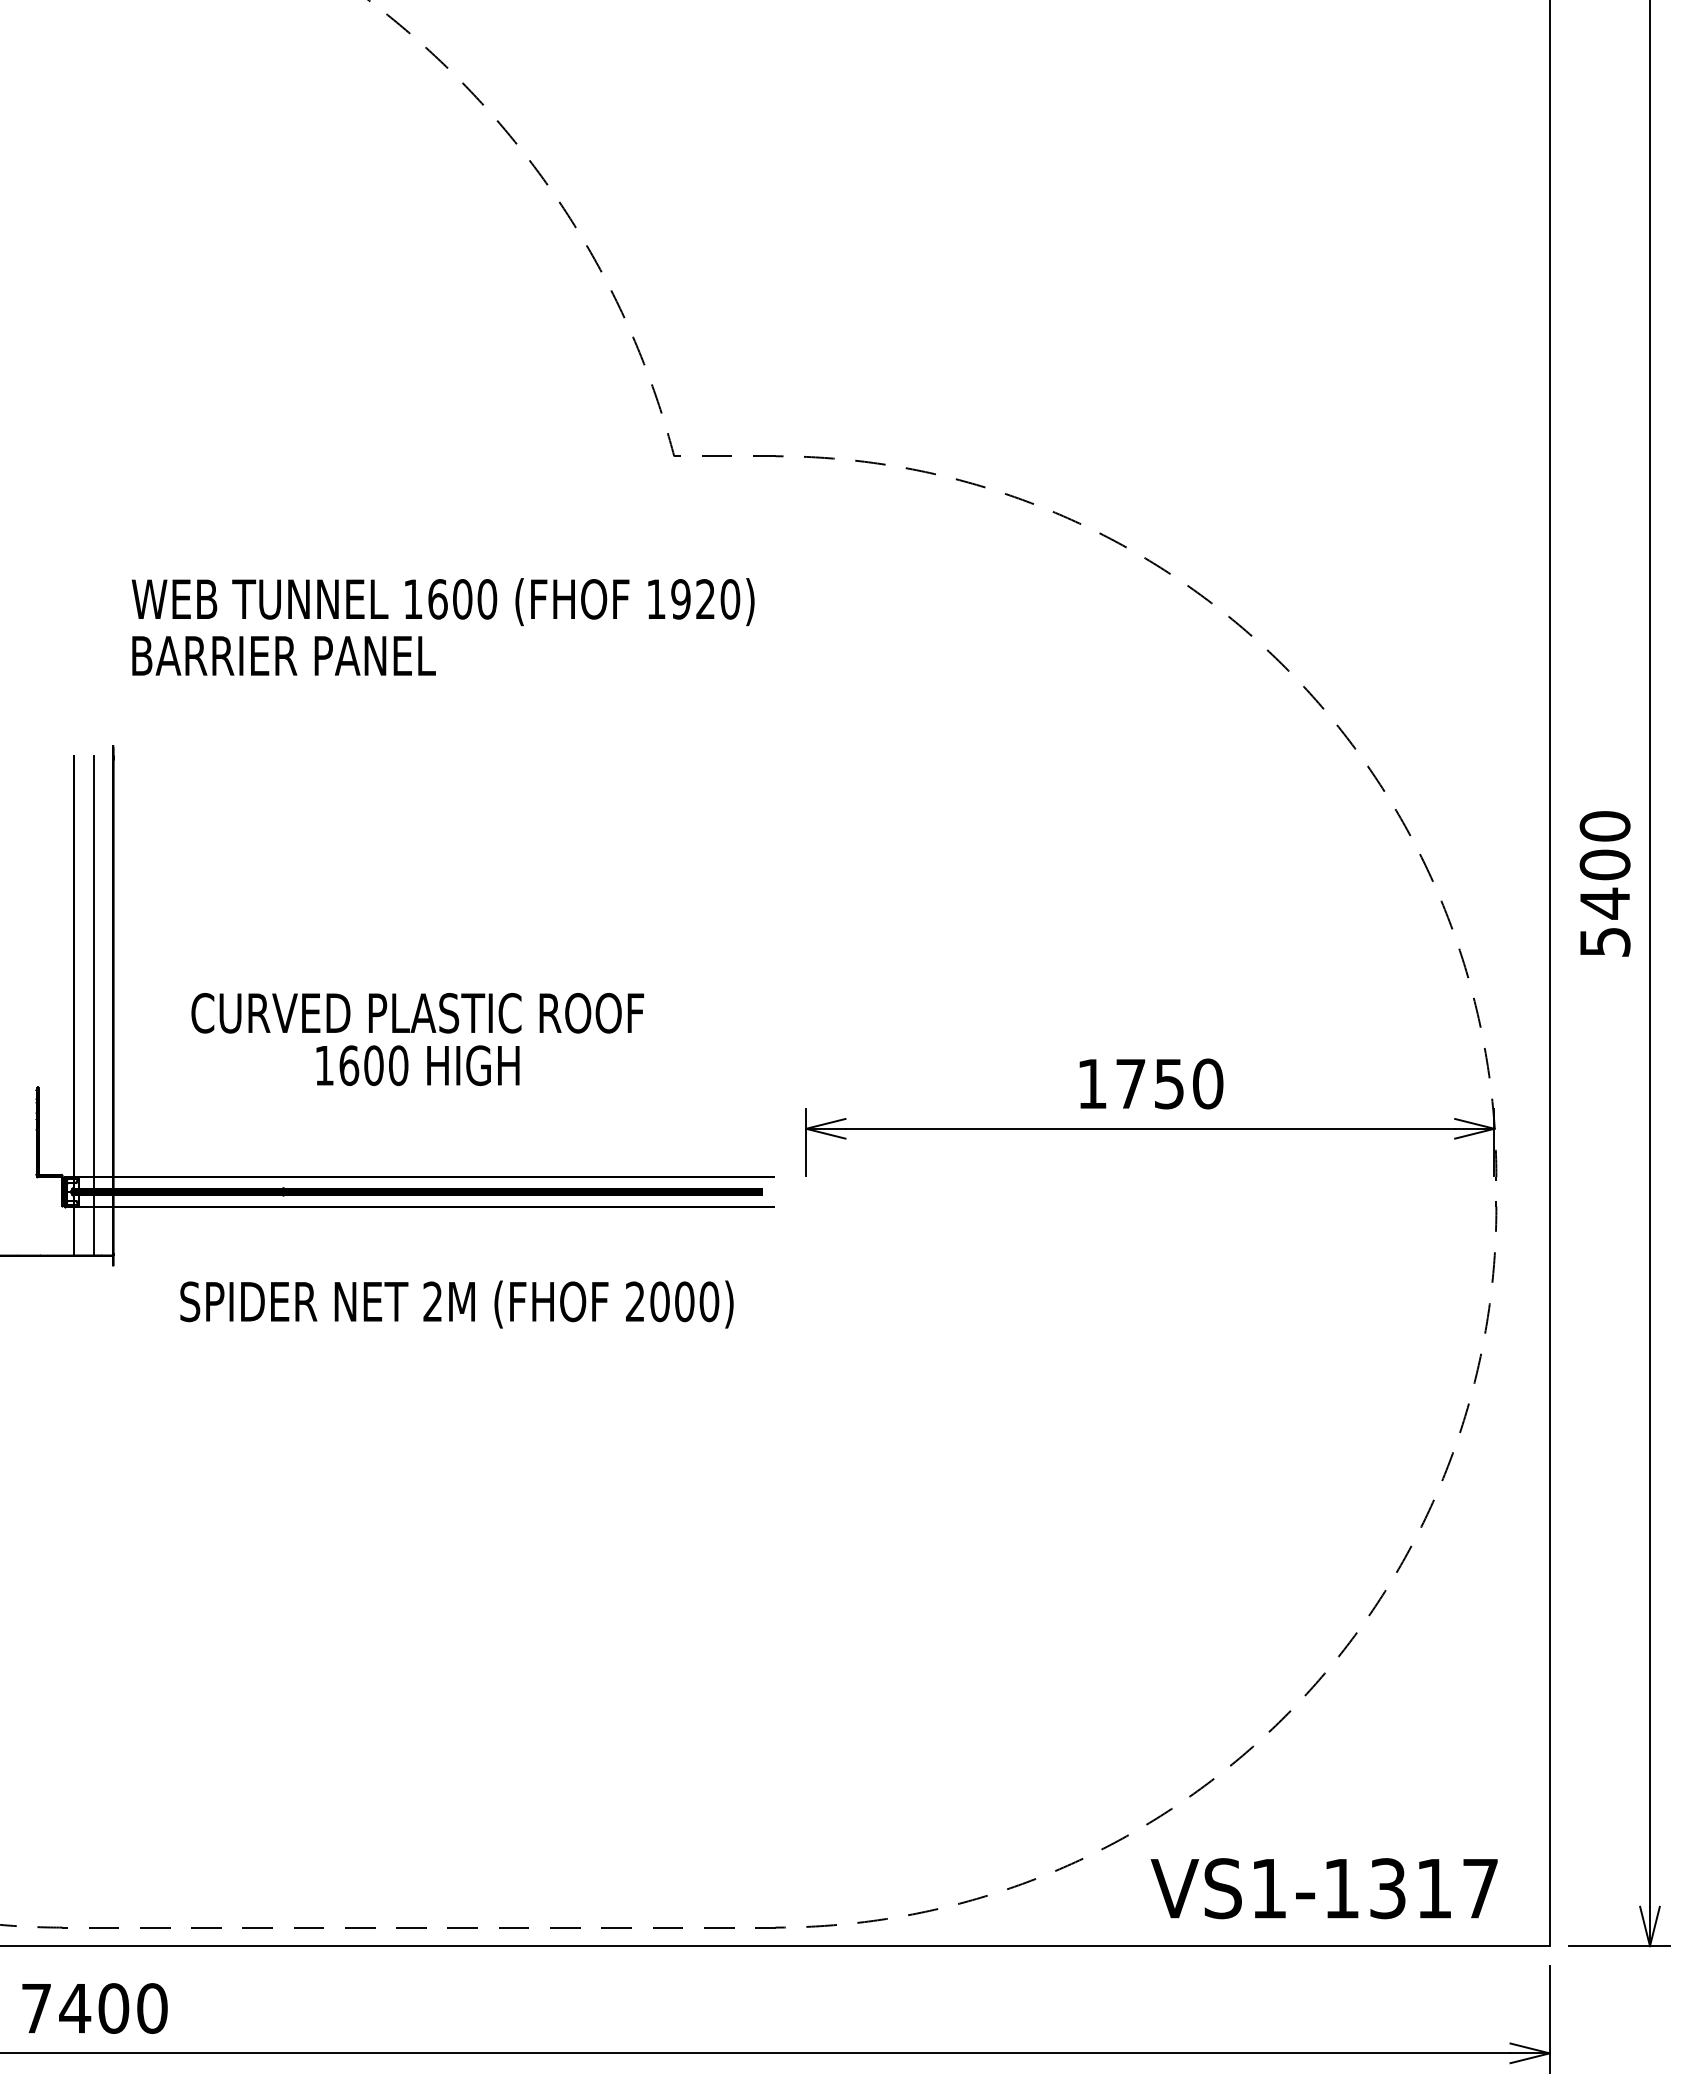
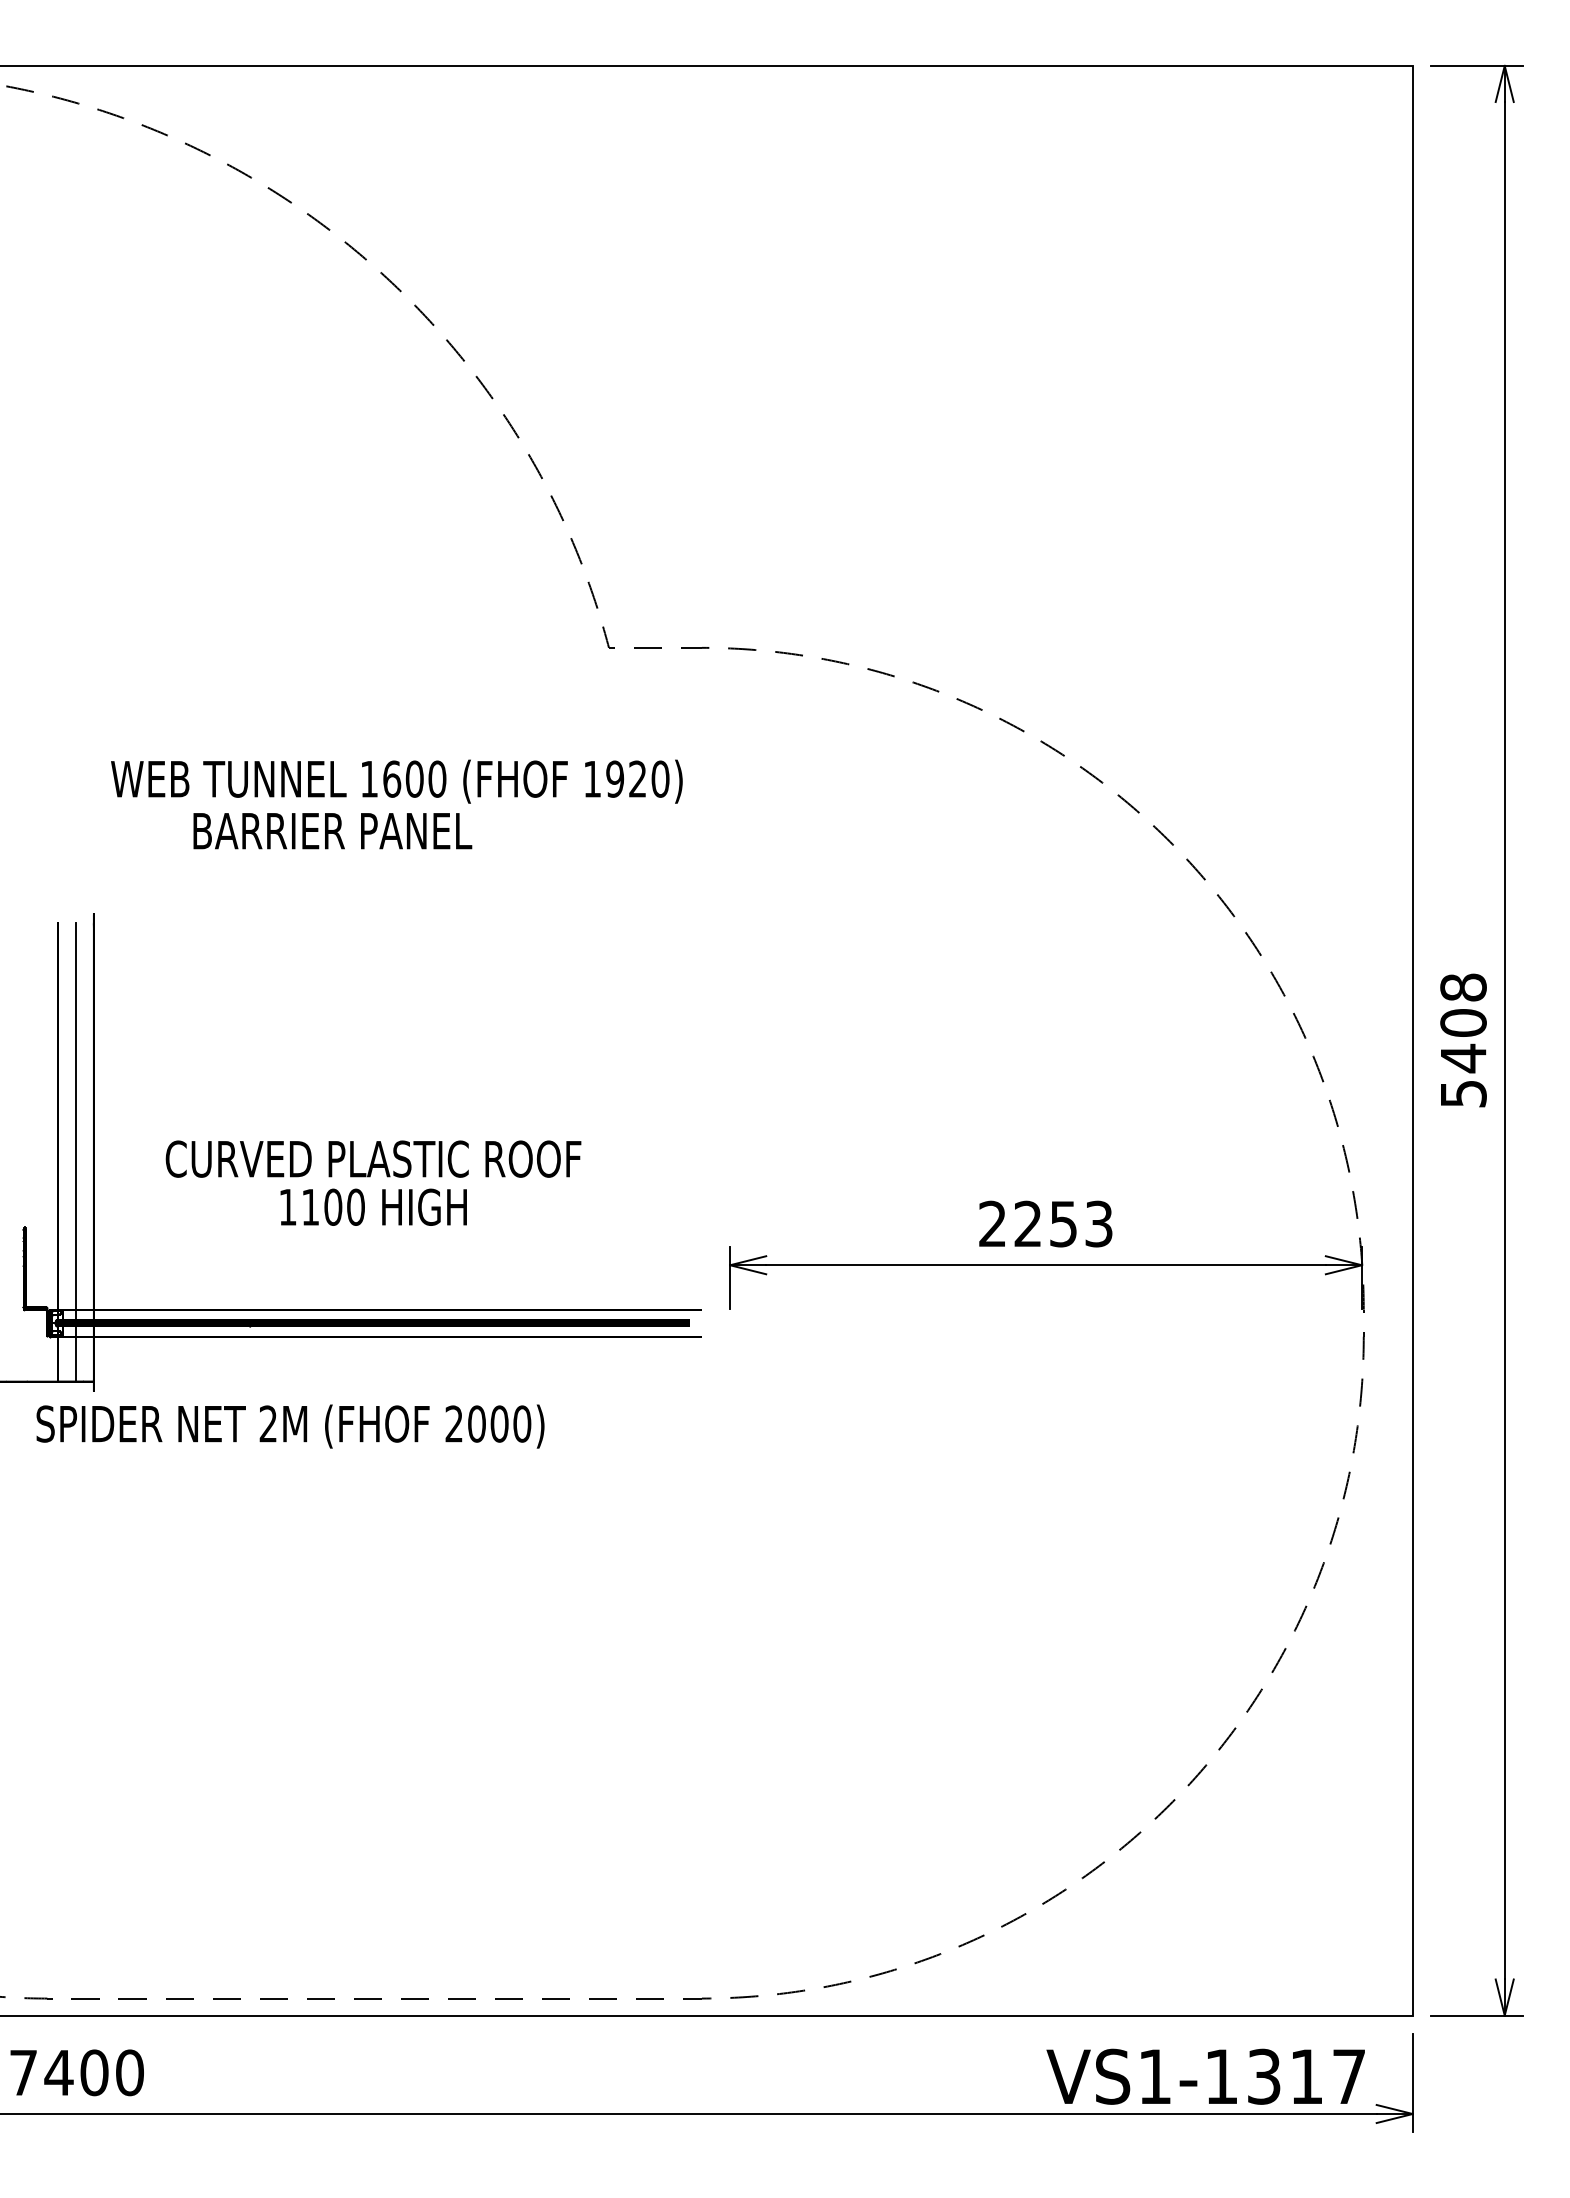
text: (283, 656) -> (332, 831), moved
text: (1605, 826) -> (1463, 987), 5400 -> 5408
text: (349, 1064) -> (310, 1206), 1600 -> 1100
text: (1150, 1083) -> (1046, 1223), 1750 -> 2253
text: (456, 1304) -> (290, 1426), moved
text: (1324, 1888) -> (1205, 2076), moved

